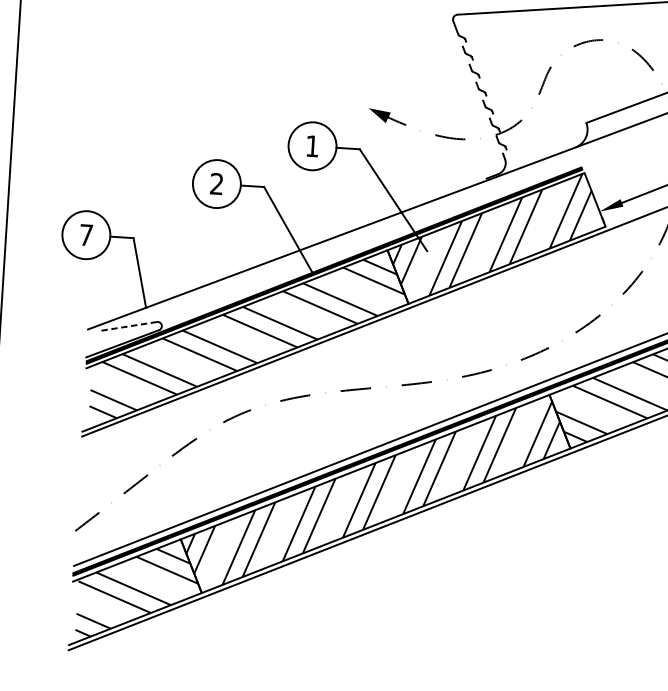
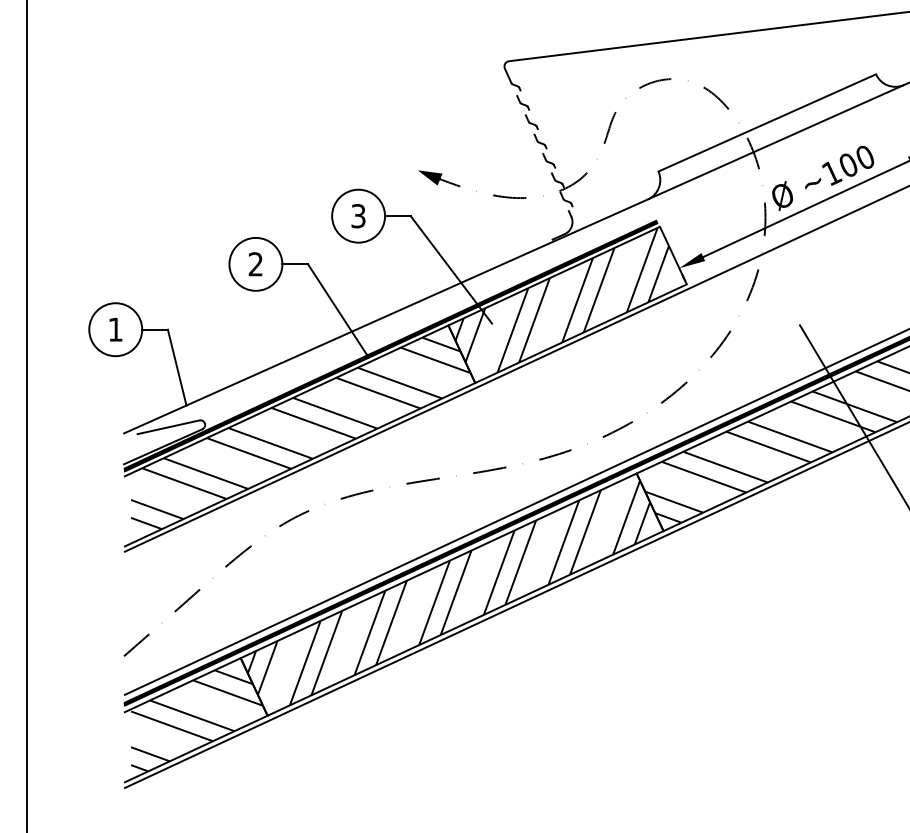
text: (312, 146) -> (358, 216), 1 -> 3
text: (86, 234) -> (115, 329), 7 -> 1
line: (128, 326) -> (168, 427), dashed -> solid

